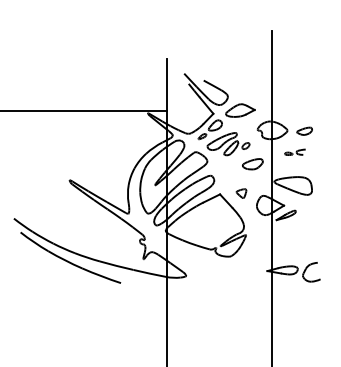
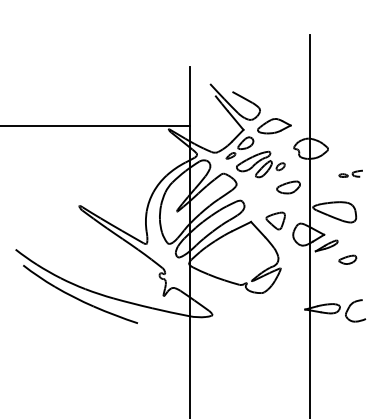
part: (304, 130) -> (347, 259), moved
part: (294, 151) -> (350, 173), moved
part: (241, 193) -> (275, 220), size x1.67

